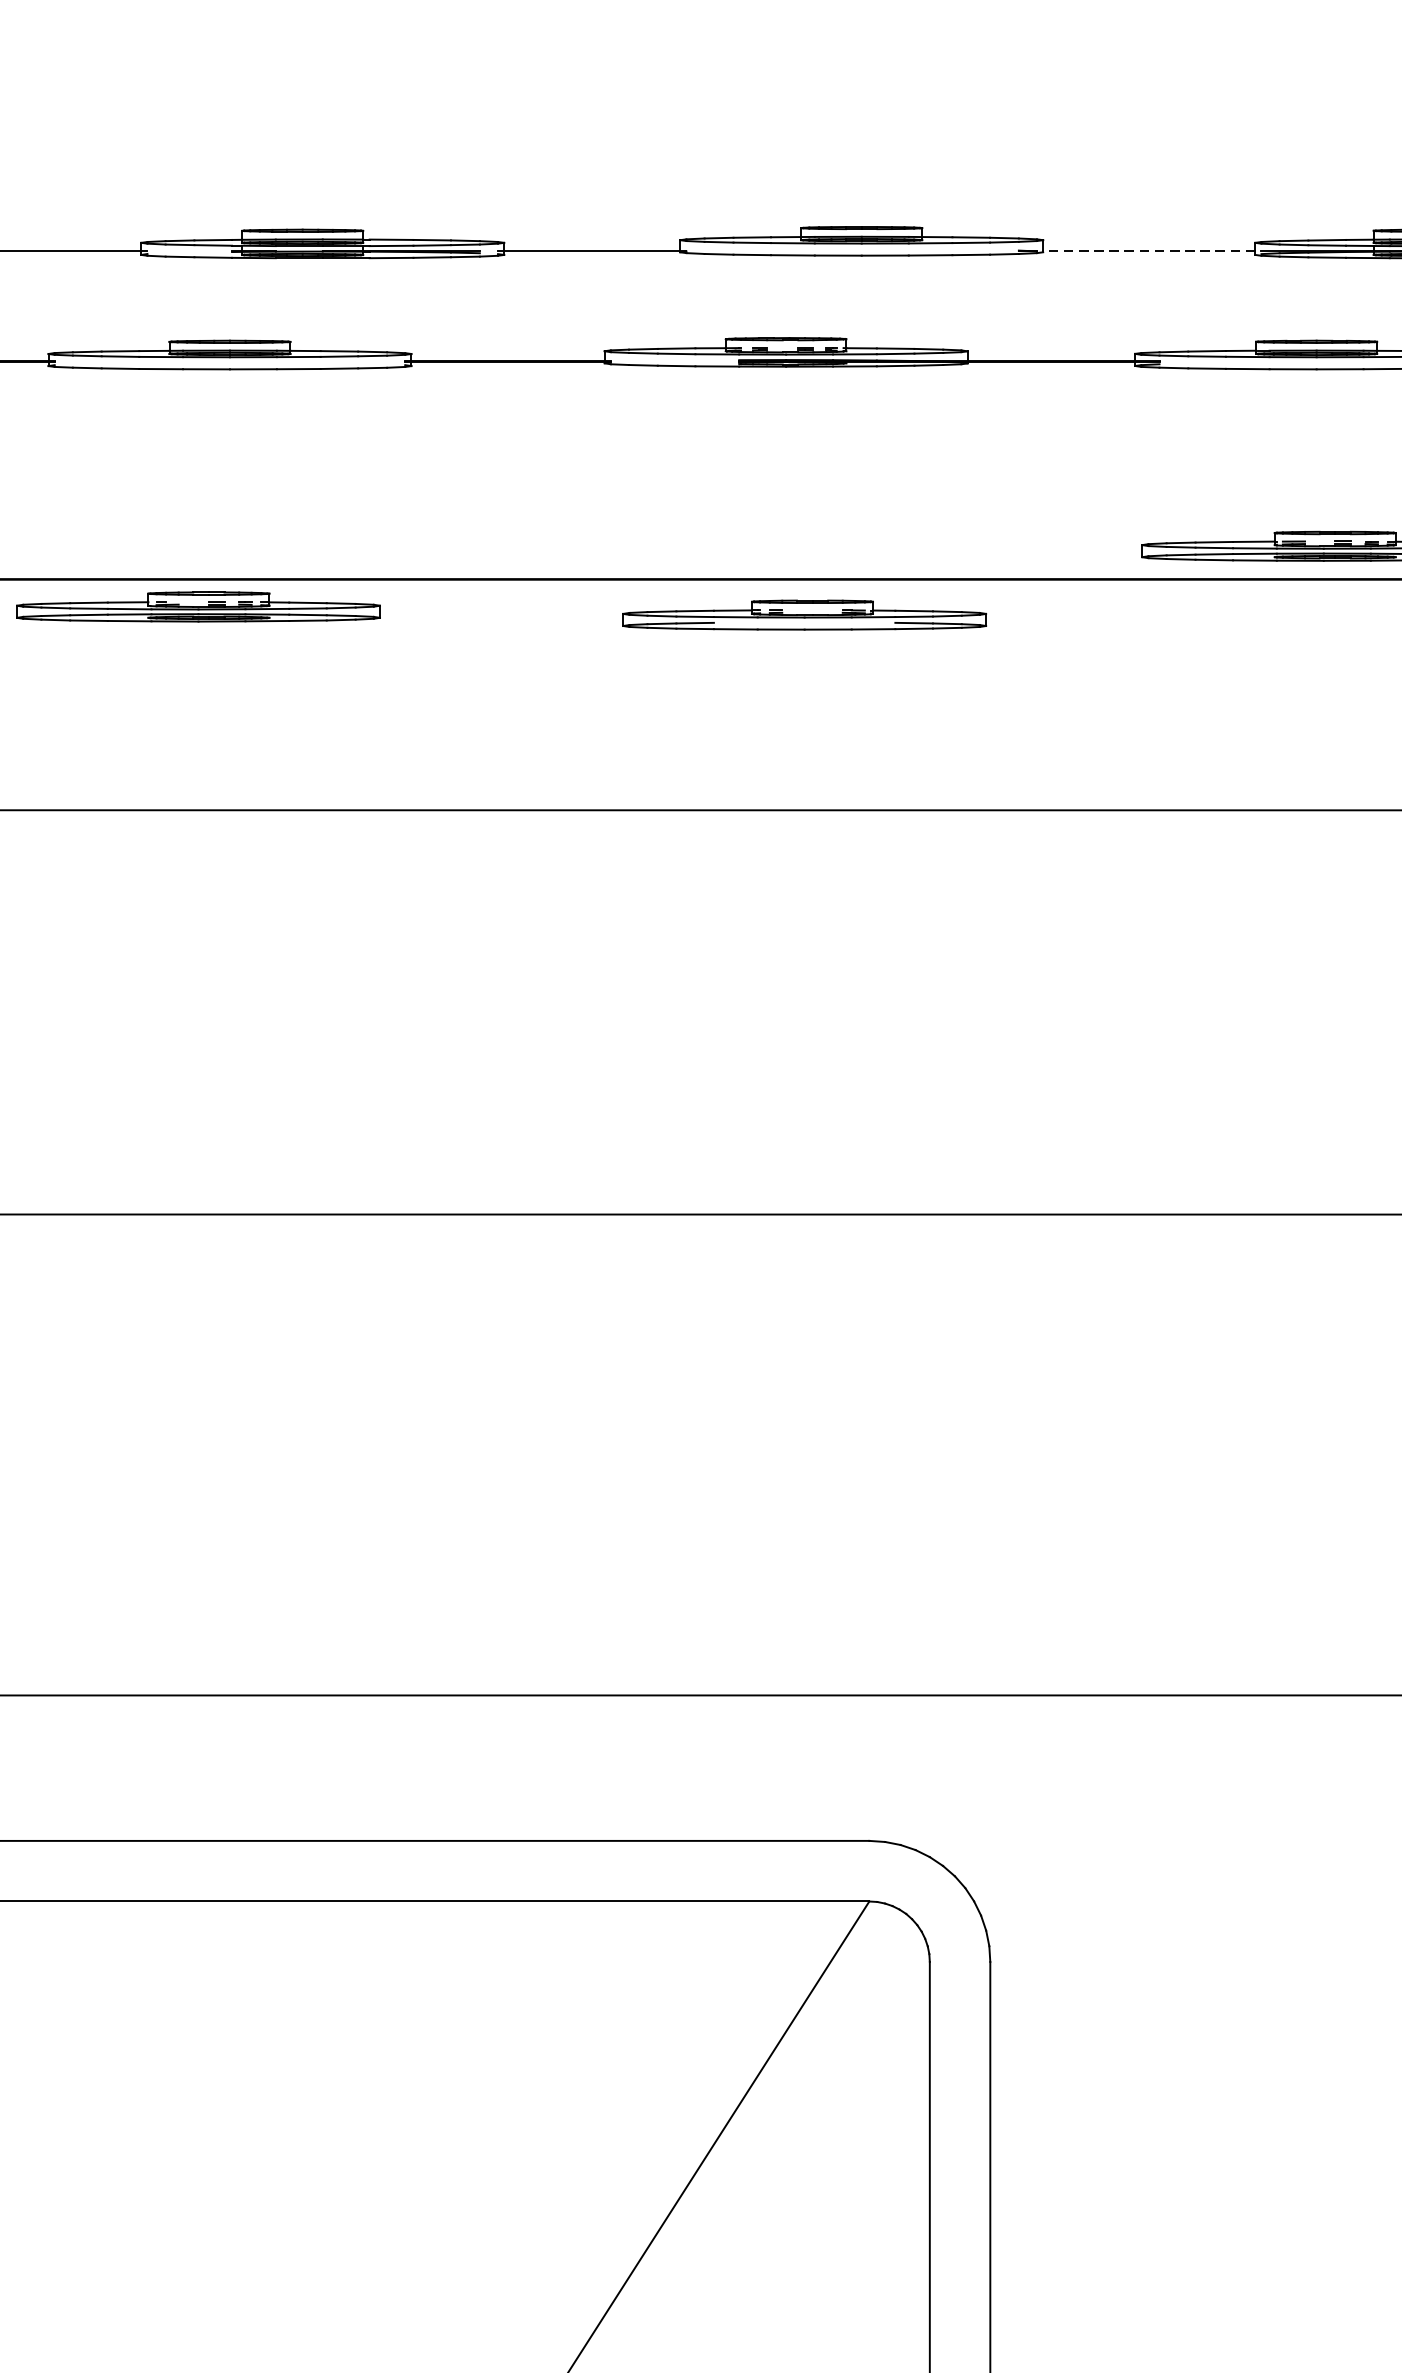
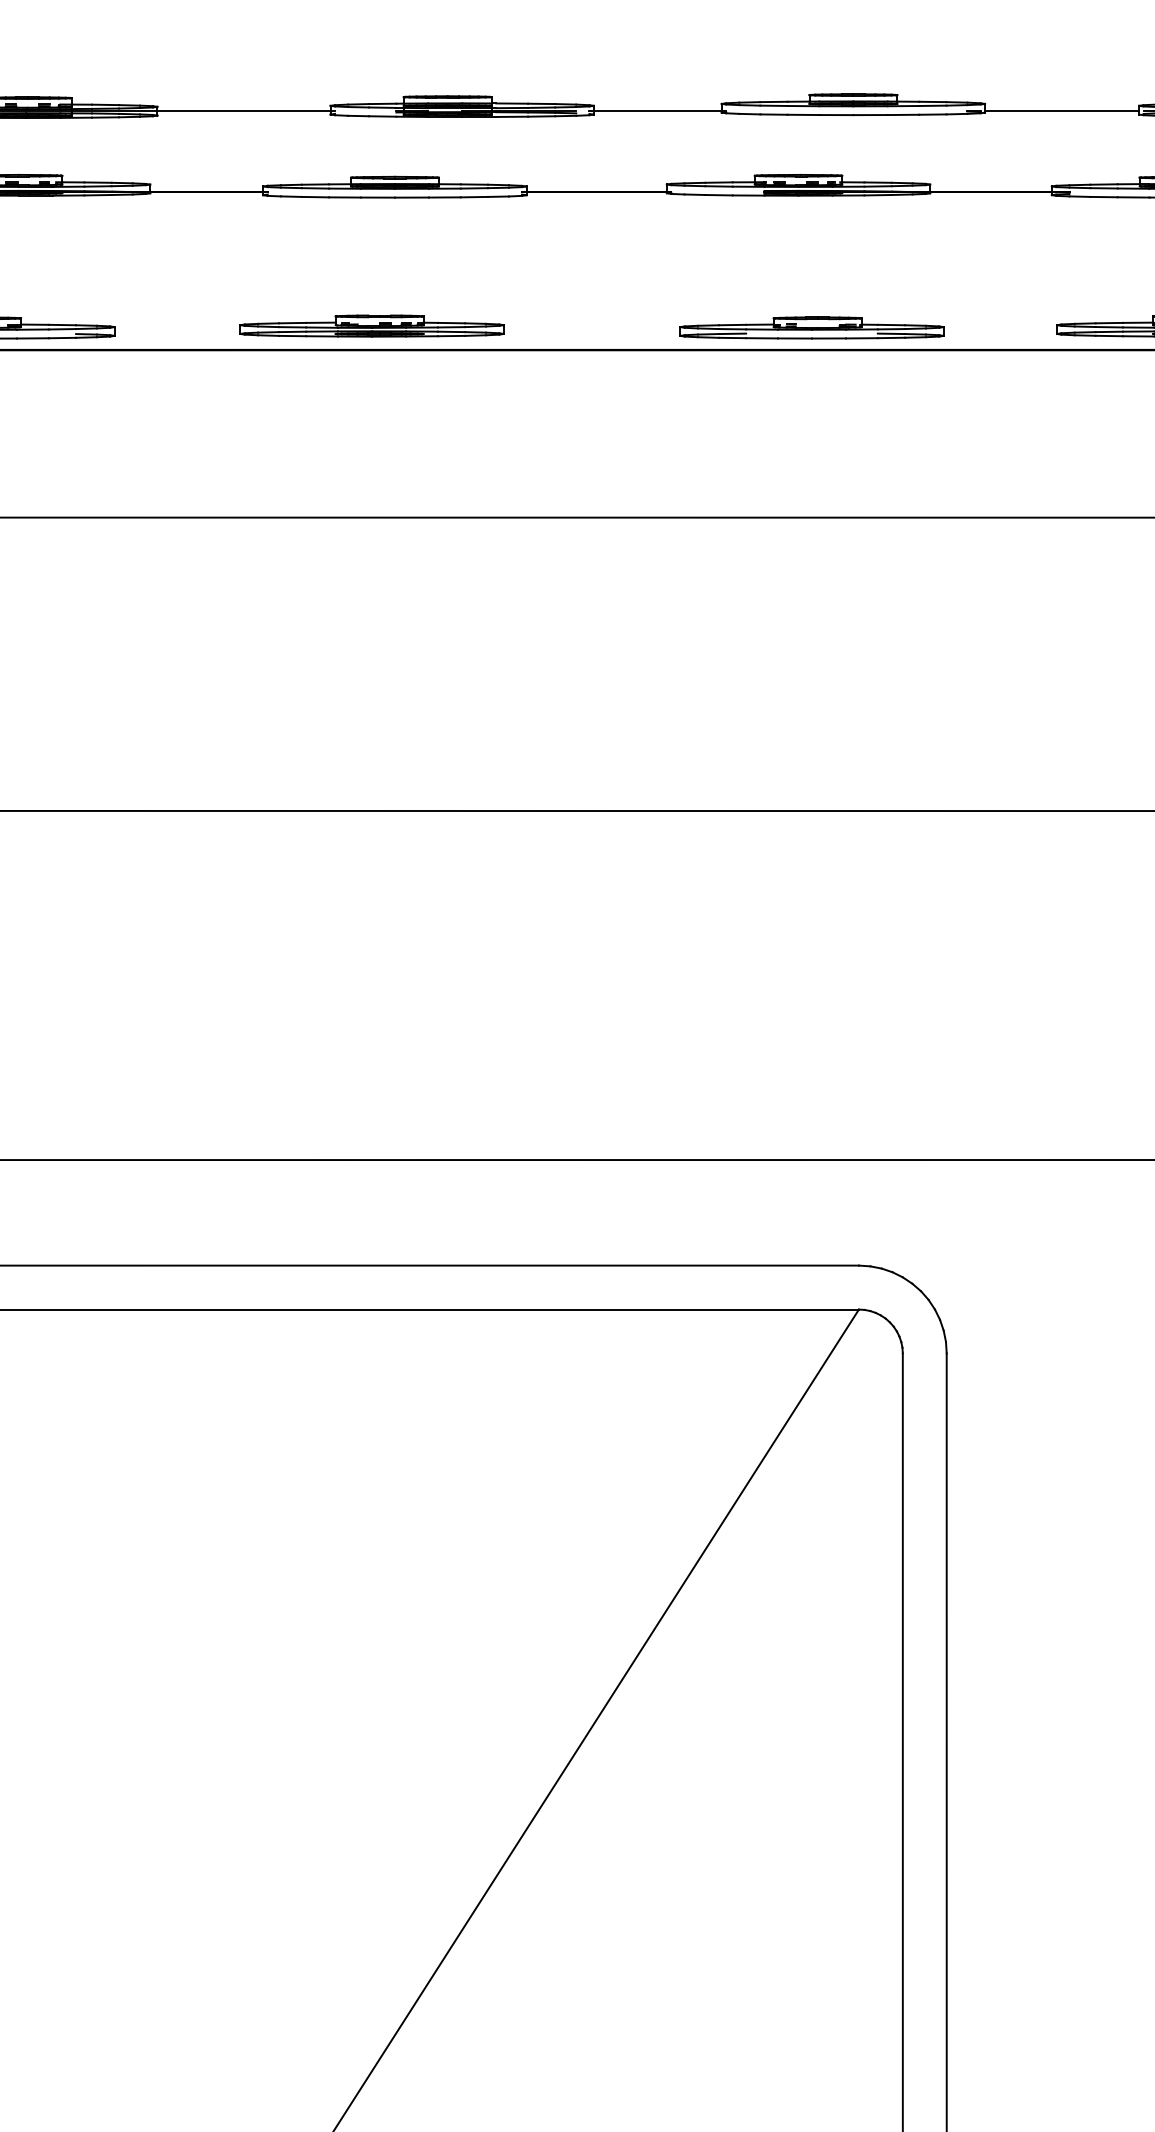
line: (1149, 250) -> (1062, 111), dashed -> solid
part: (197, 606) -> (371, 325), moved
part: (803, 614) -> (811, 327), moved

